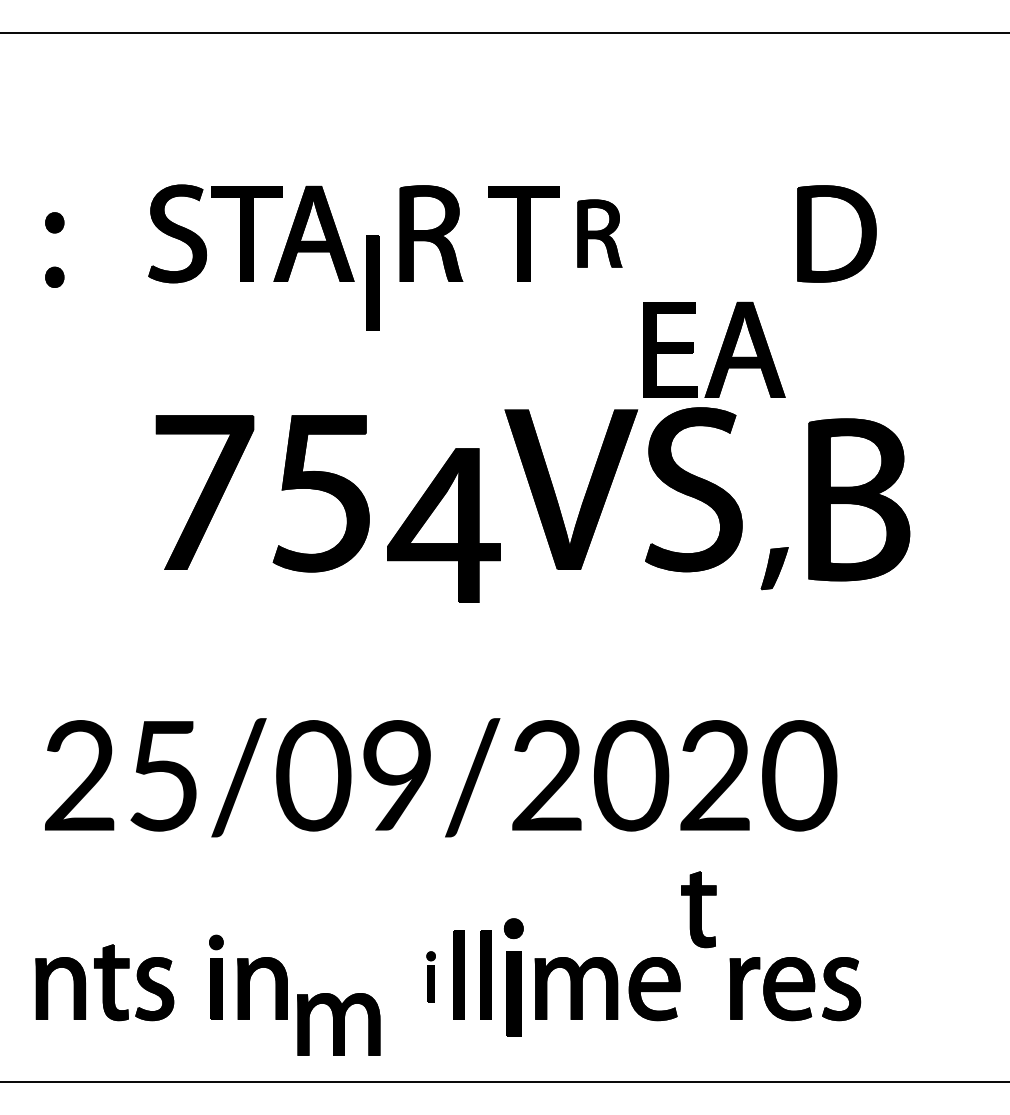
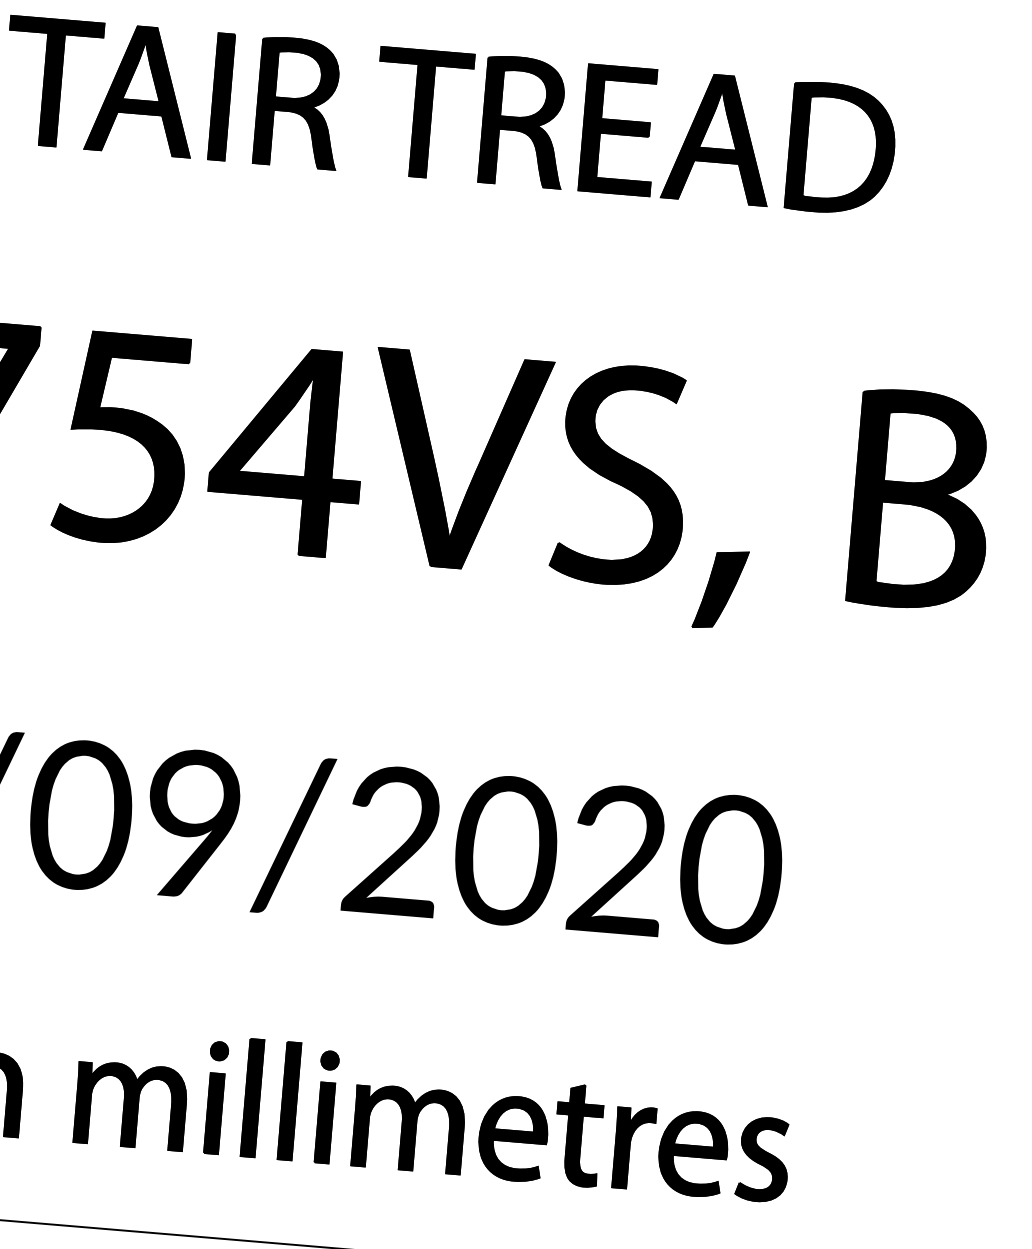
part: (599, 233) -> (524, 121), size x1.43
part: (372, 282) -> (220, 96), moved
part: (714, 349) -> (678, 134), moved
part: (859, 499) -> (922, 500), moved
part: (443, 525) -> (286, 450), moved
part: (774, 568) -> (720, 589), size x1.43
part: (698, 909) -> (577, 1135), moved
part: (430, 976) -> (214, 1096), size x1.67
part: (513, 976) -> (325, 1106), size x0.71
part: (338, 1024) -> (130, 1105), moved

